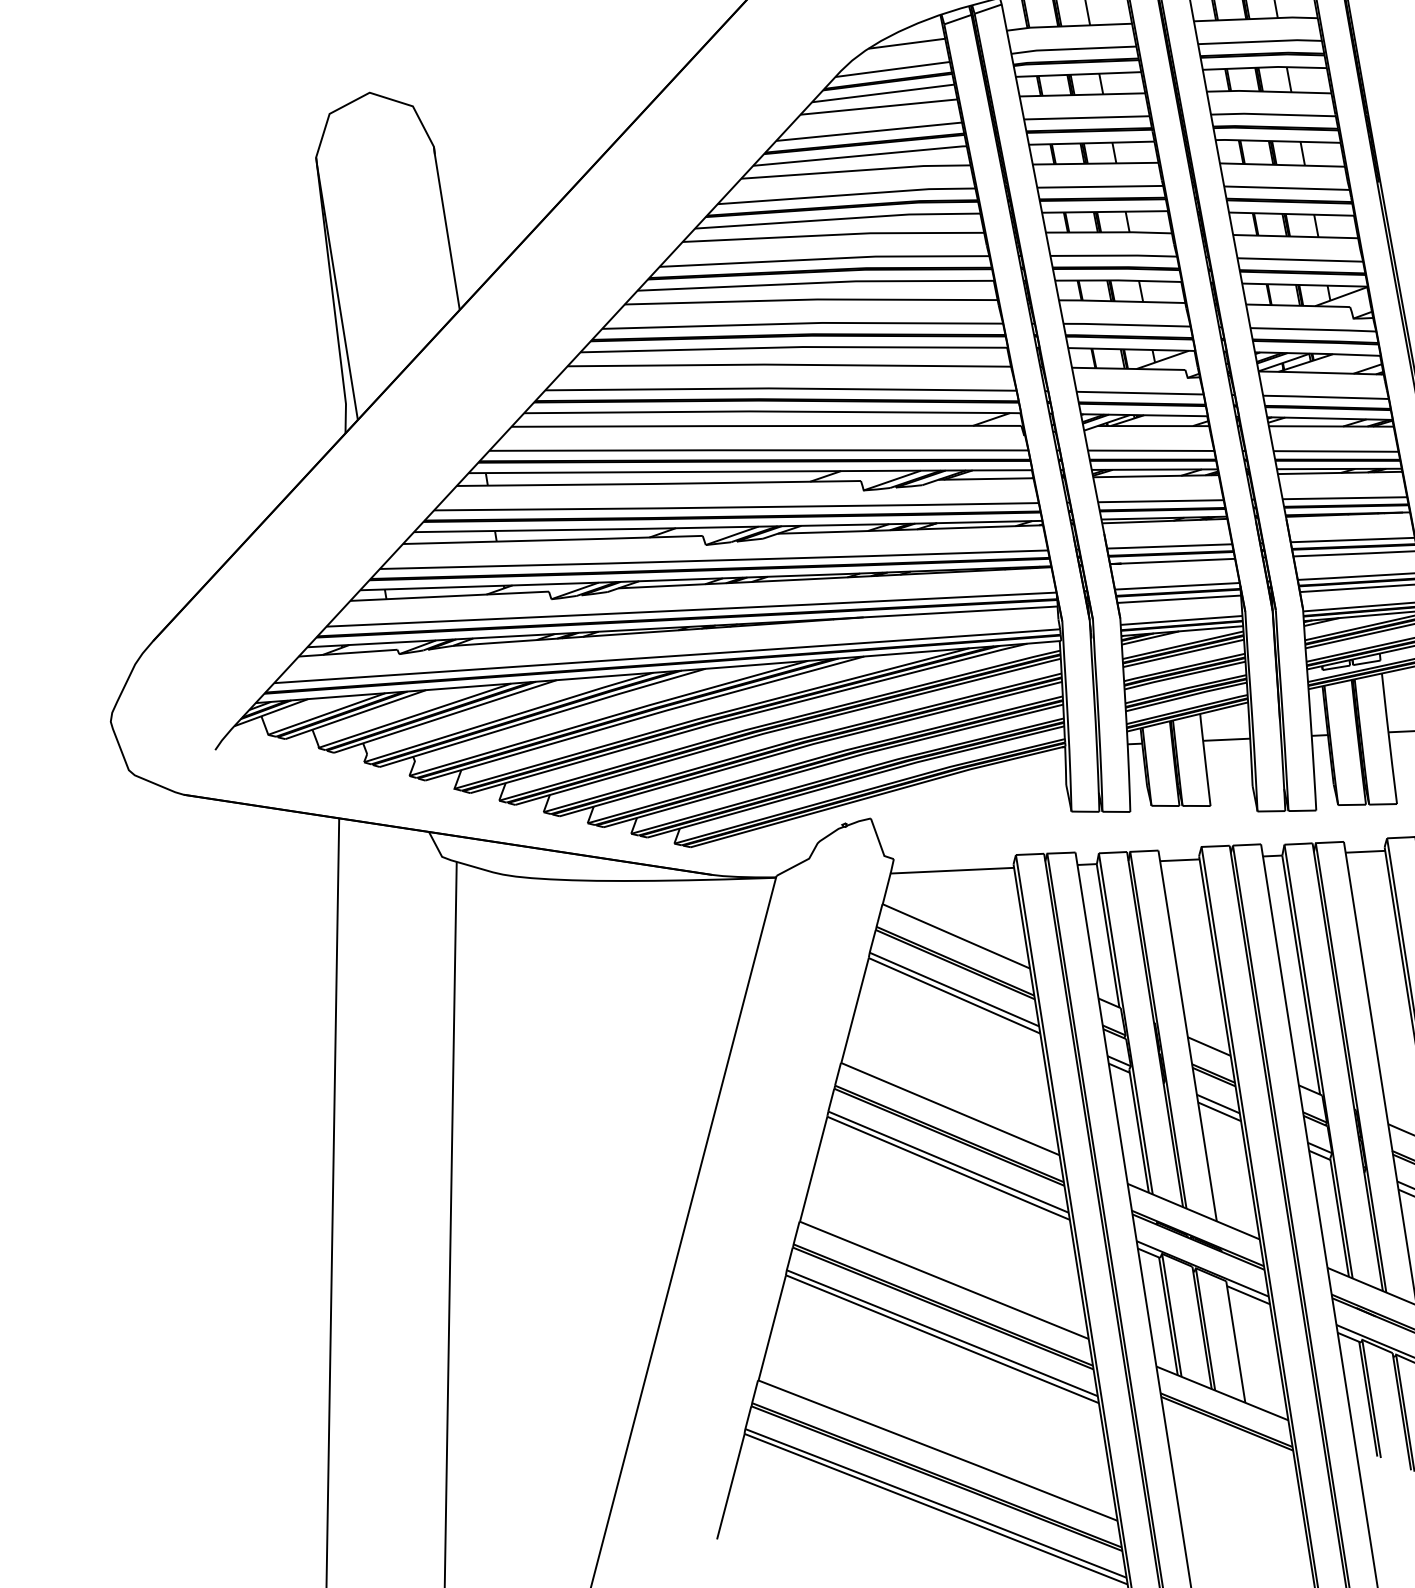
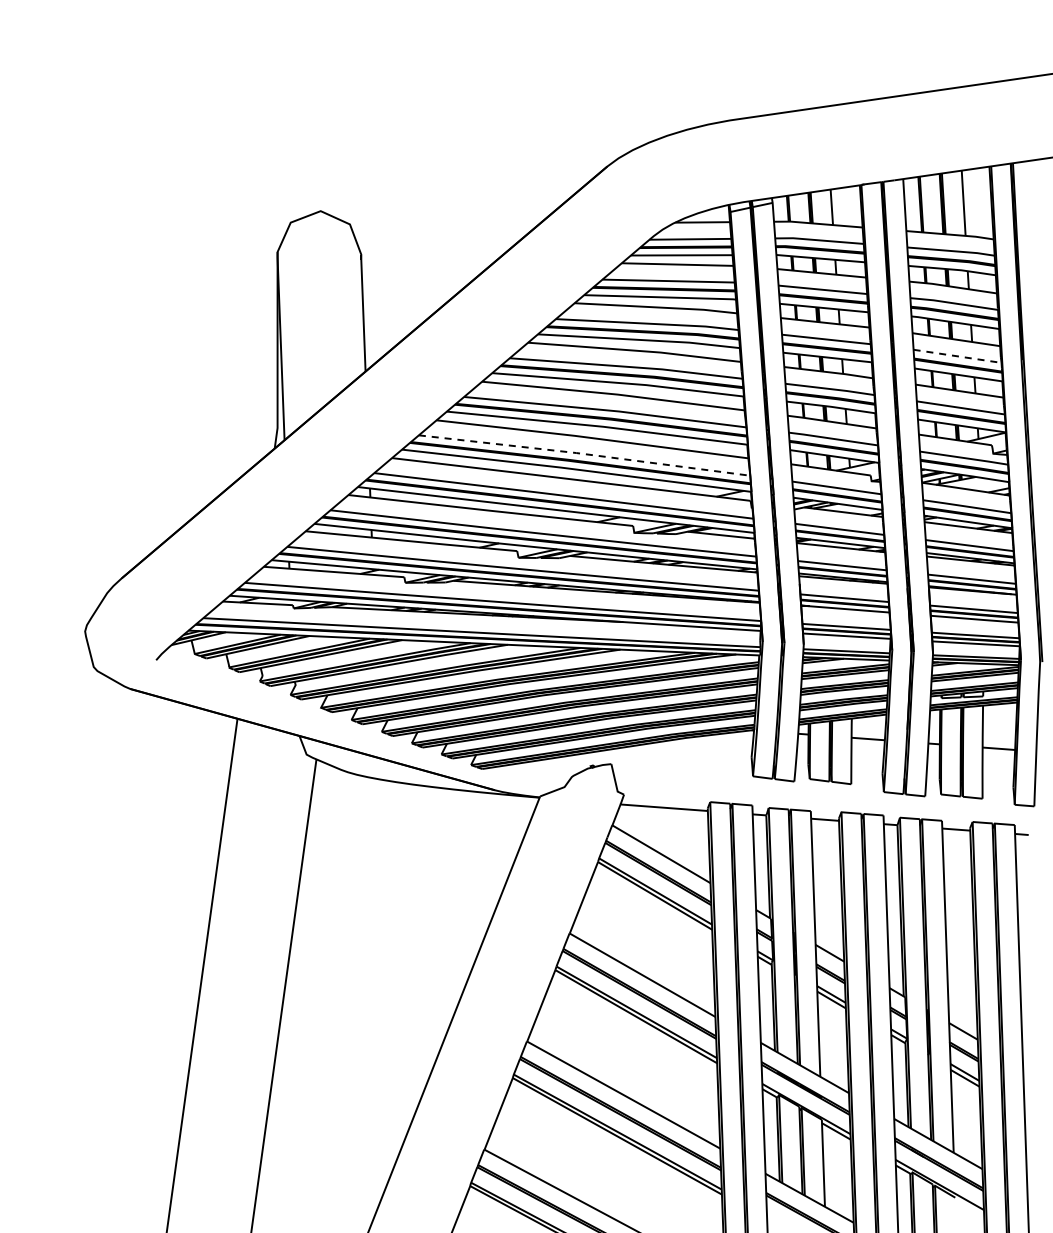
line: (1288, 188) -> (958, 356), solid -> dashed
line: (780, 389) -> (584, 454), solid -> dashed

